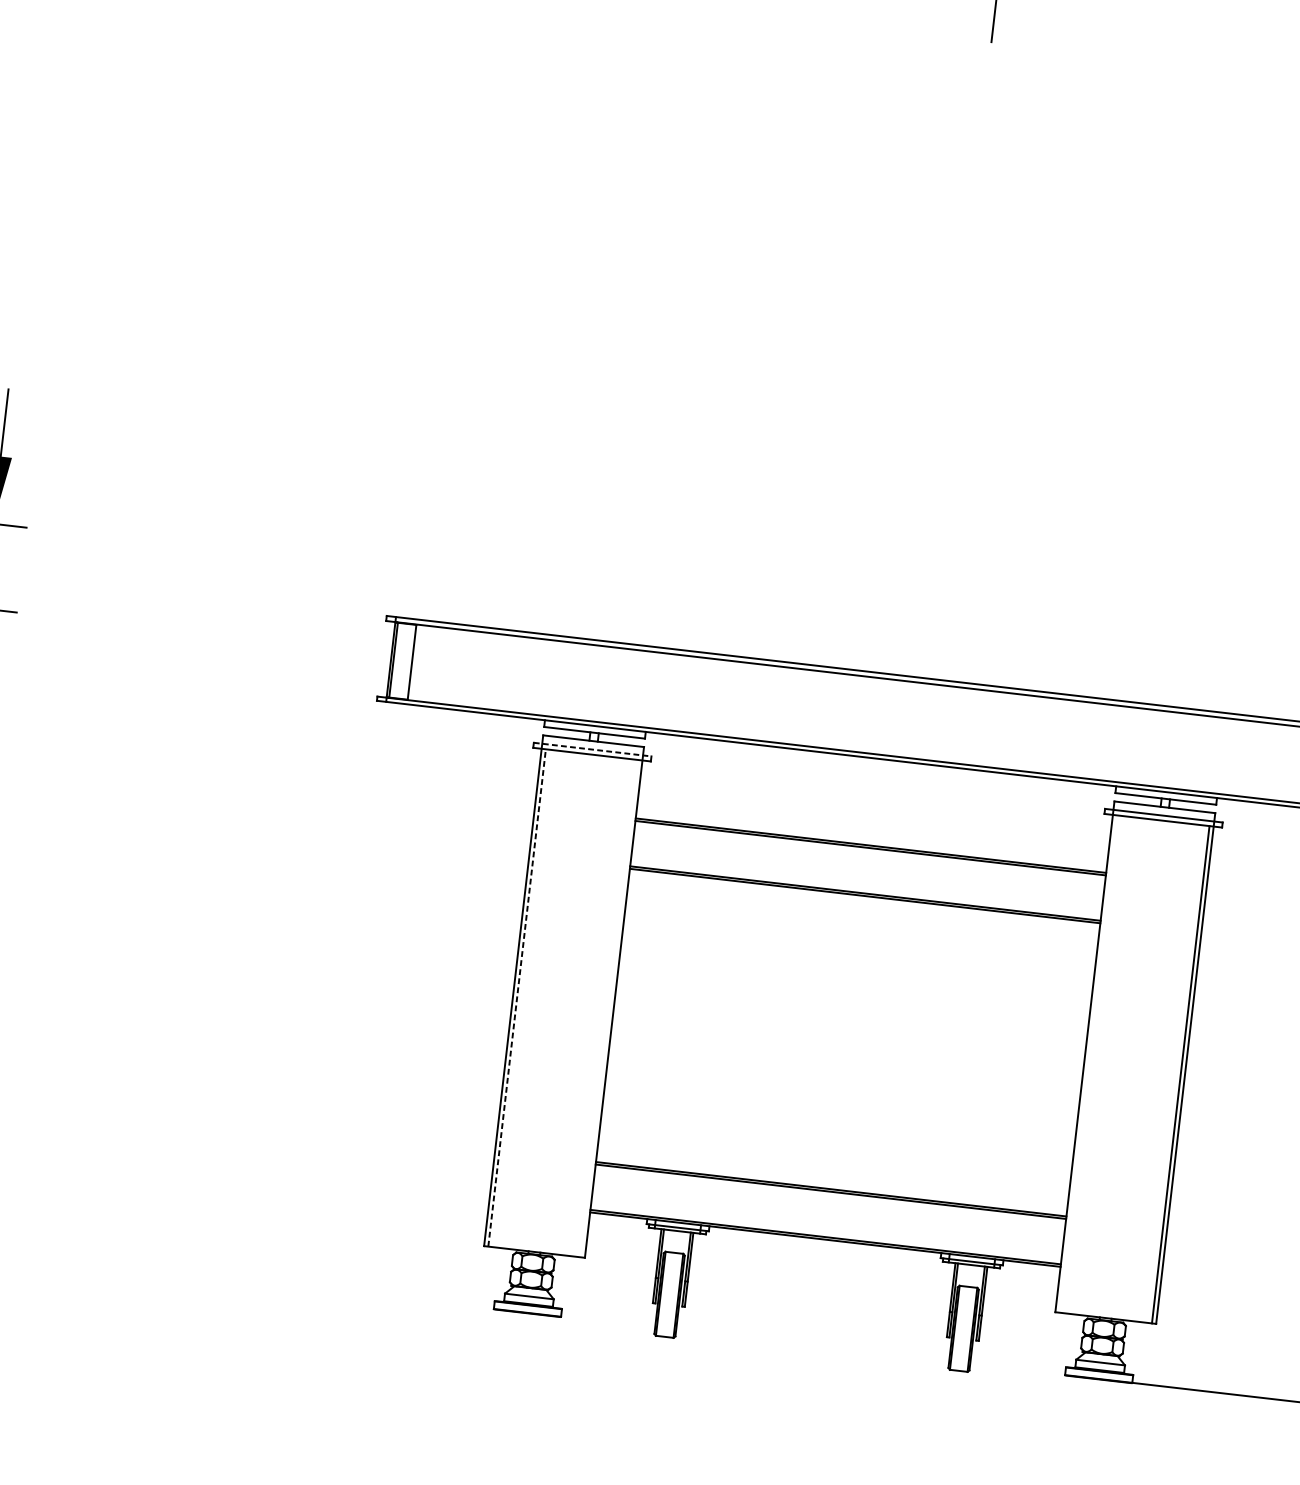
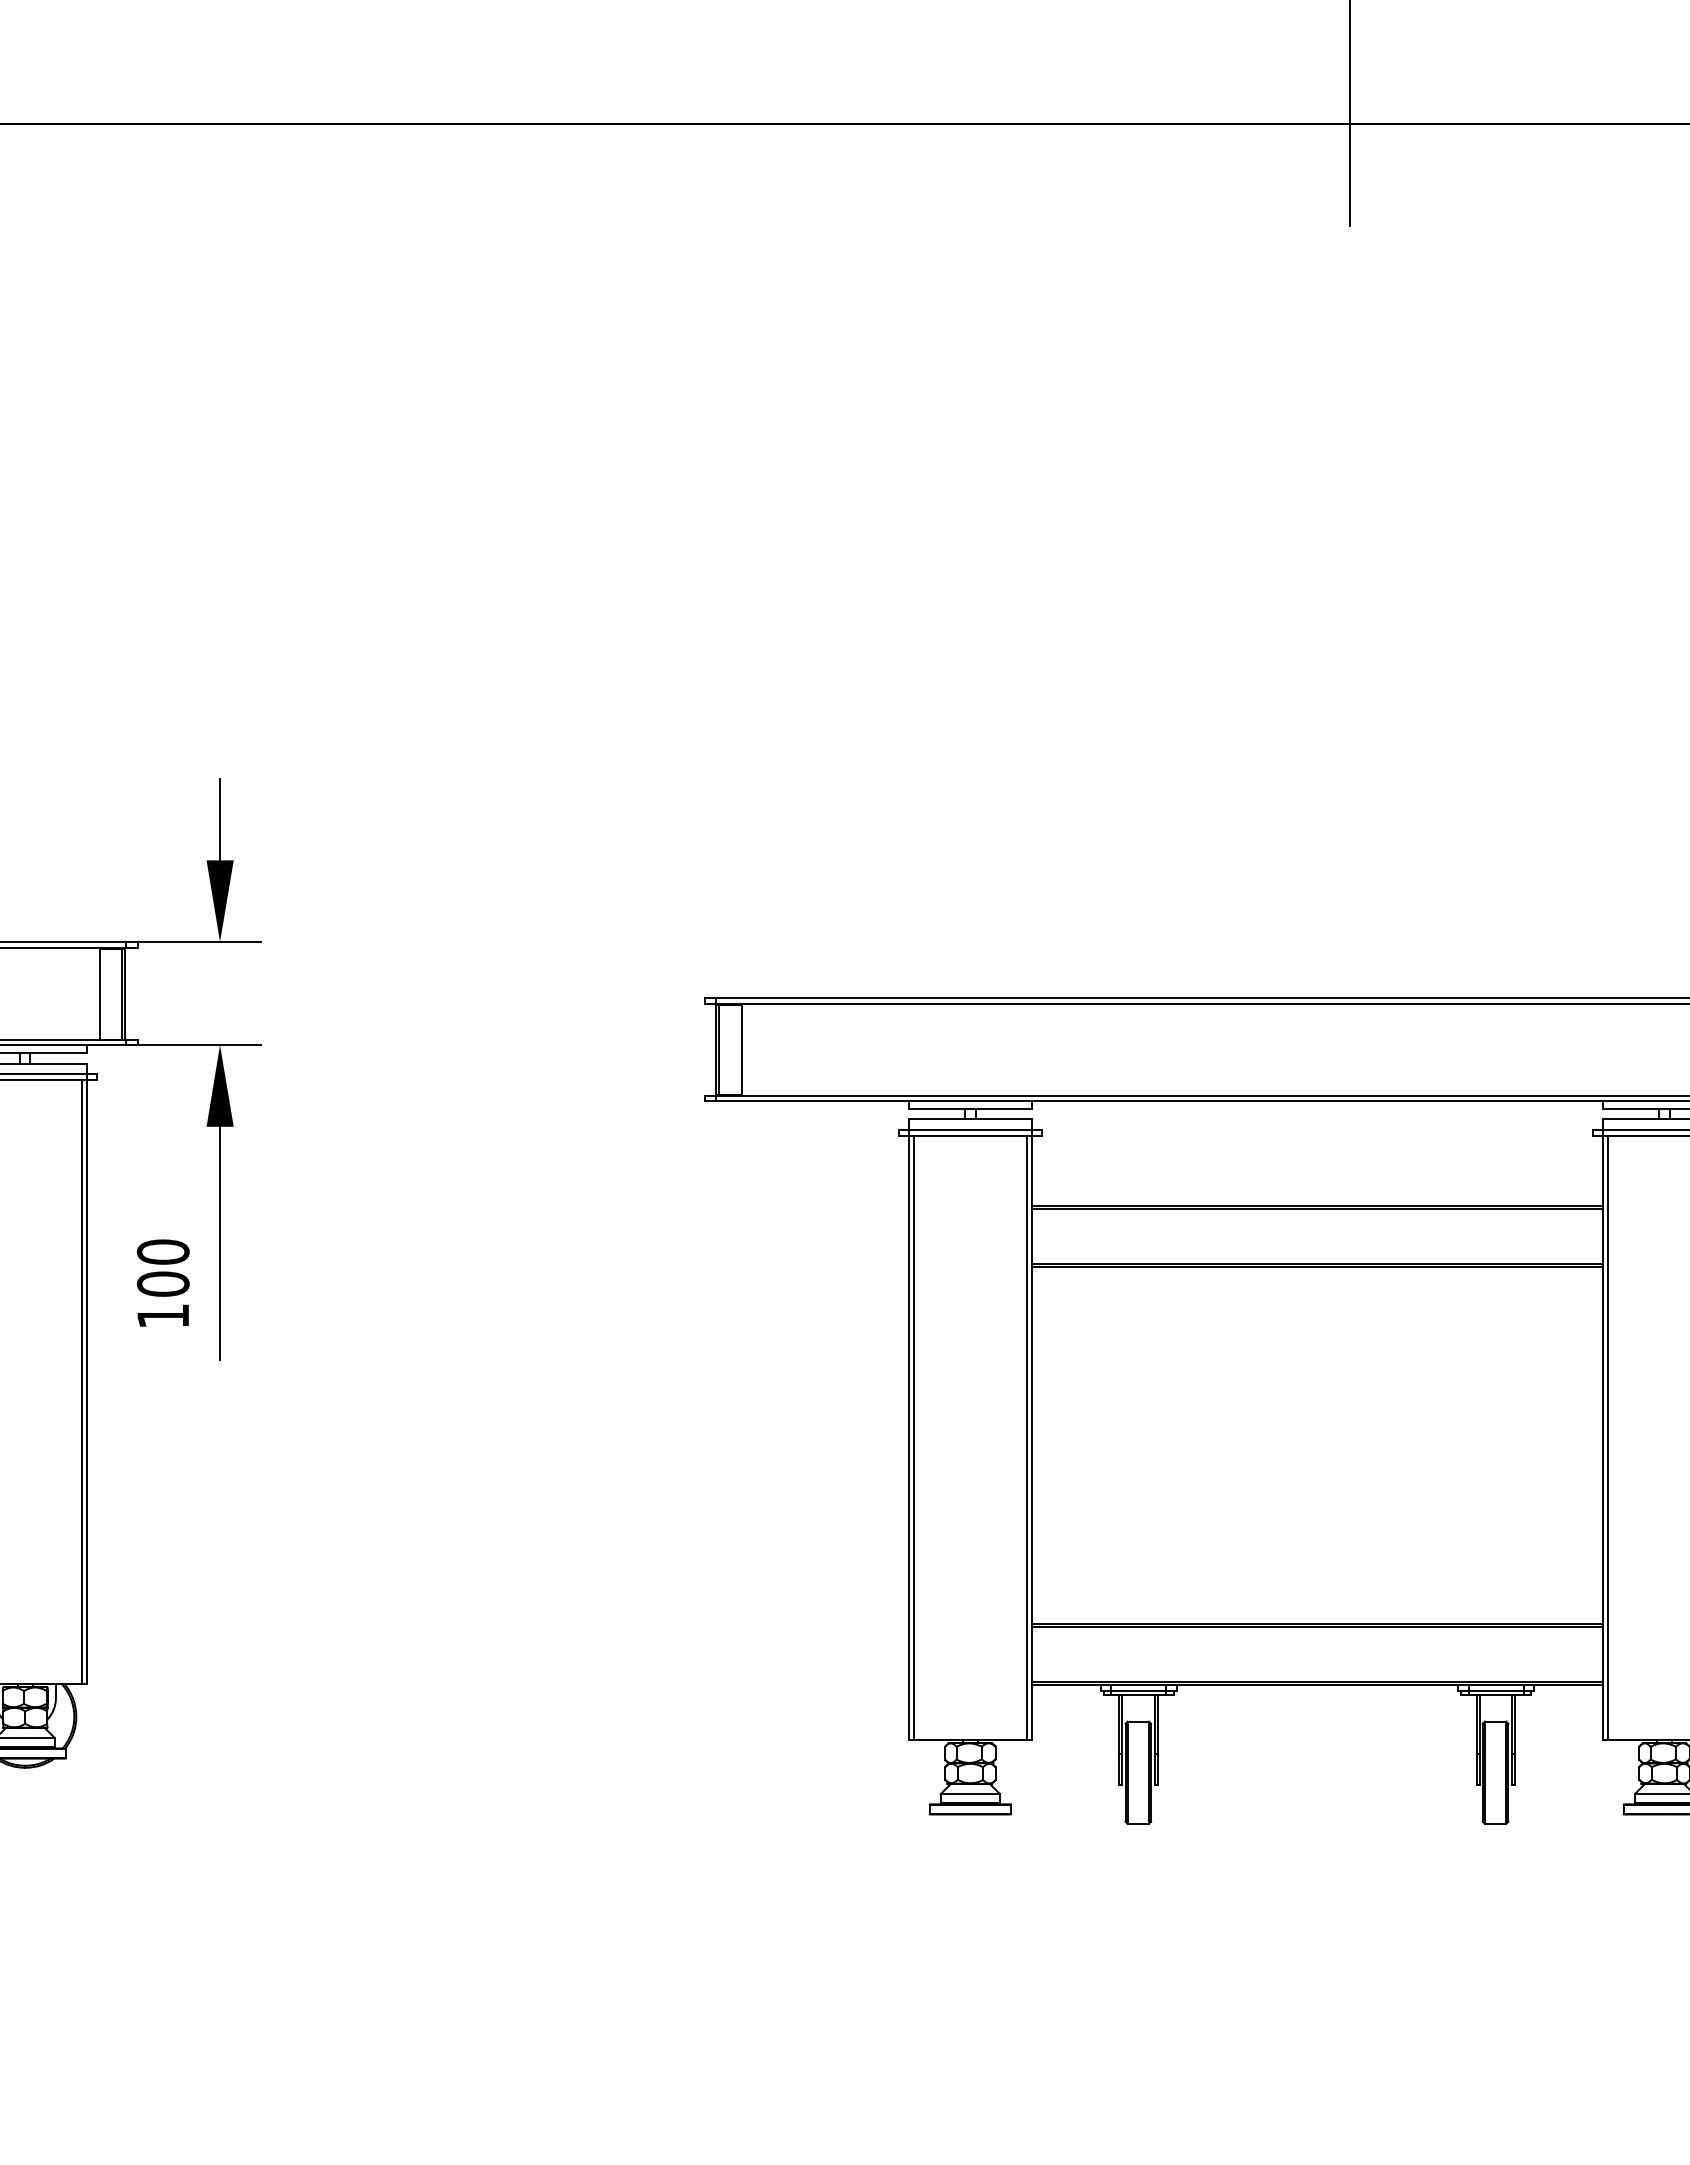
line: (592, 749) -> (970, 1129), dashed -> solid
line: (517, 997) -> (914, 1437), dashed -> solid
line: (609, 1008) -> (1026, 1437), added
line: (1088, 1063) -> (1608, 1437), added

